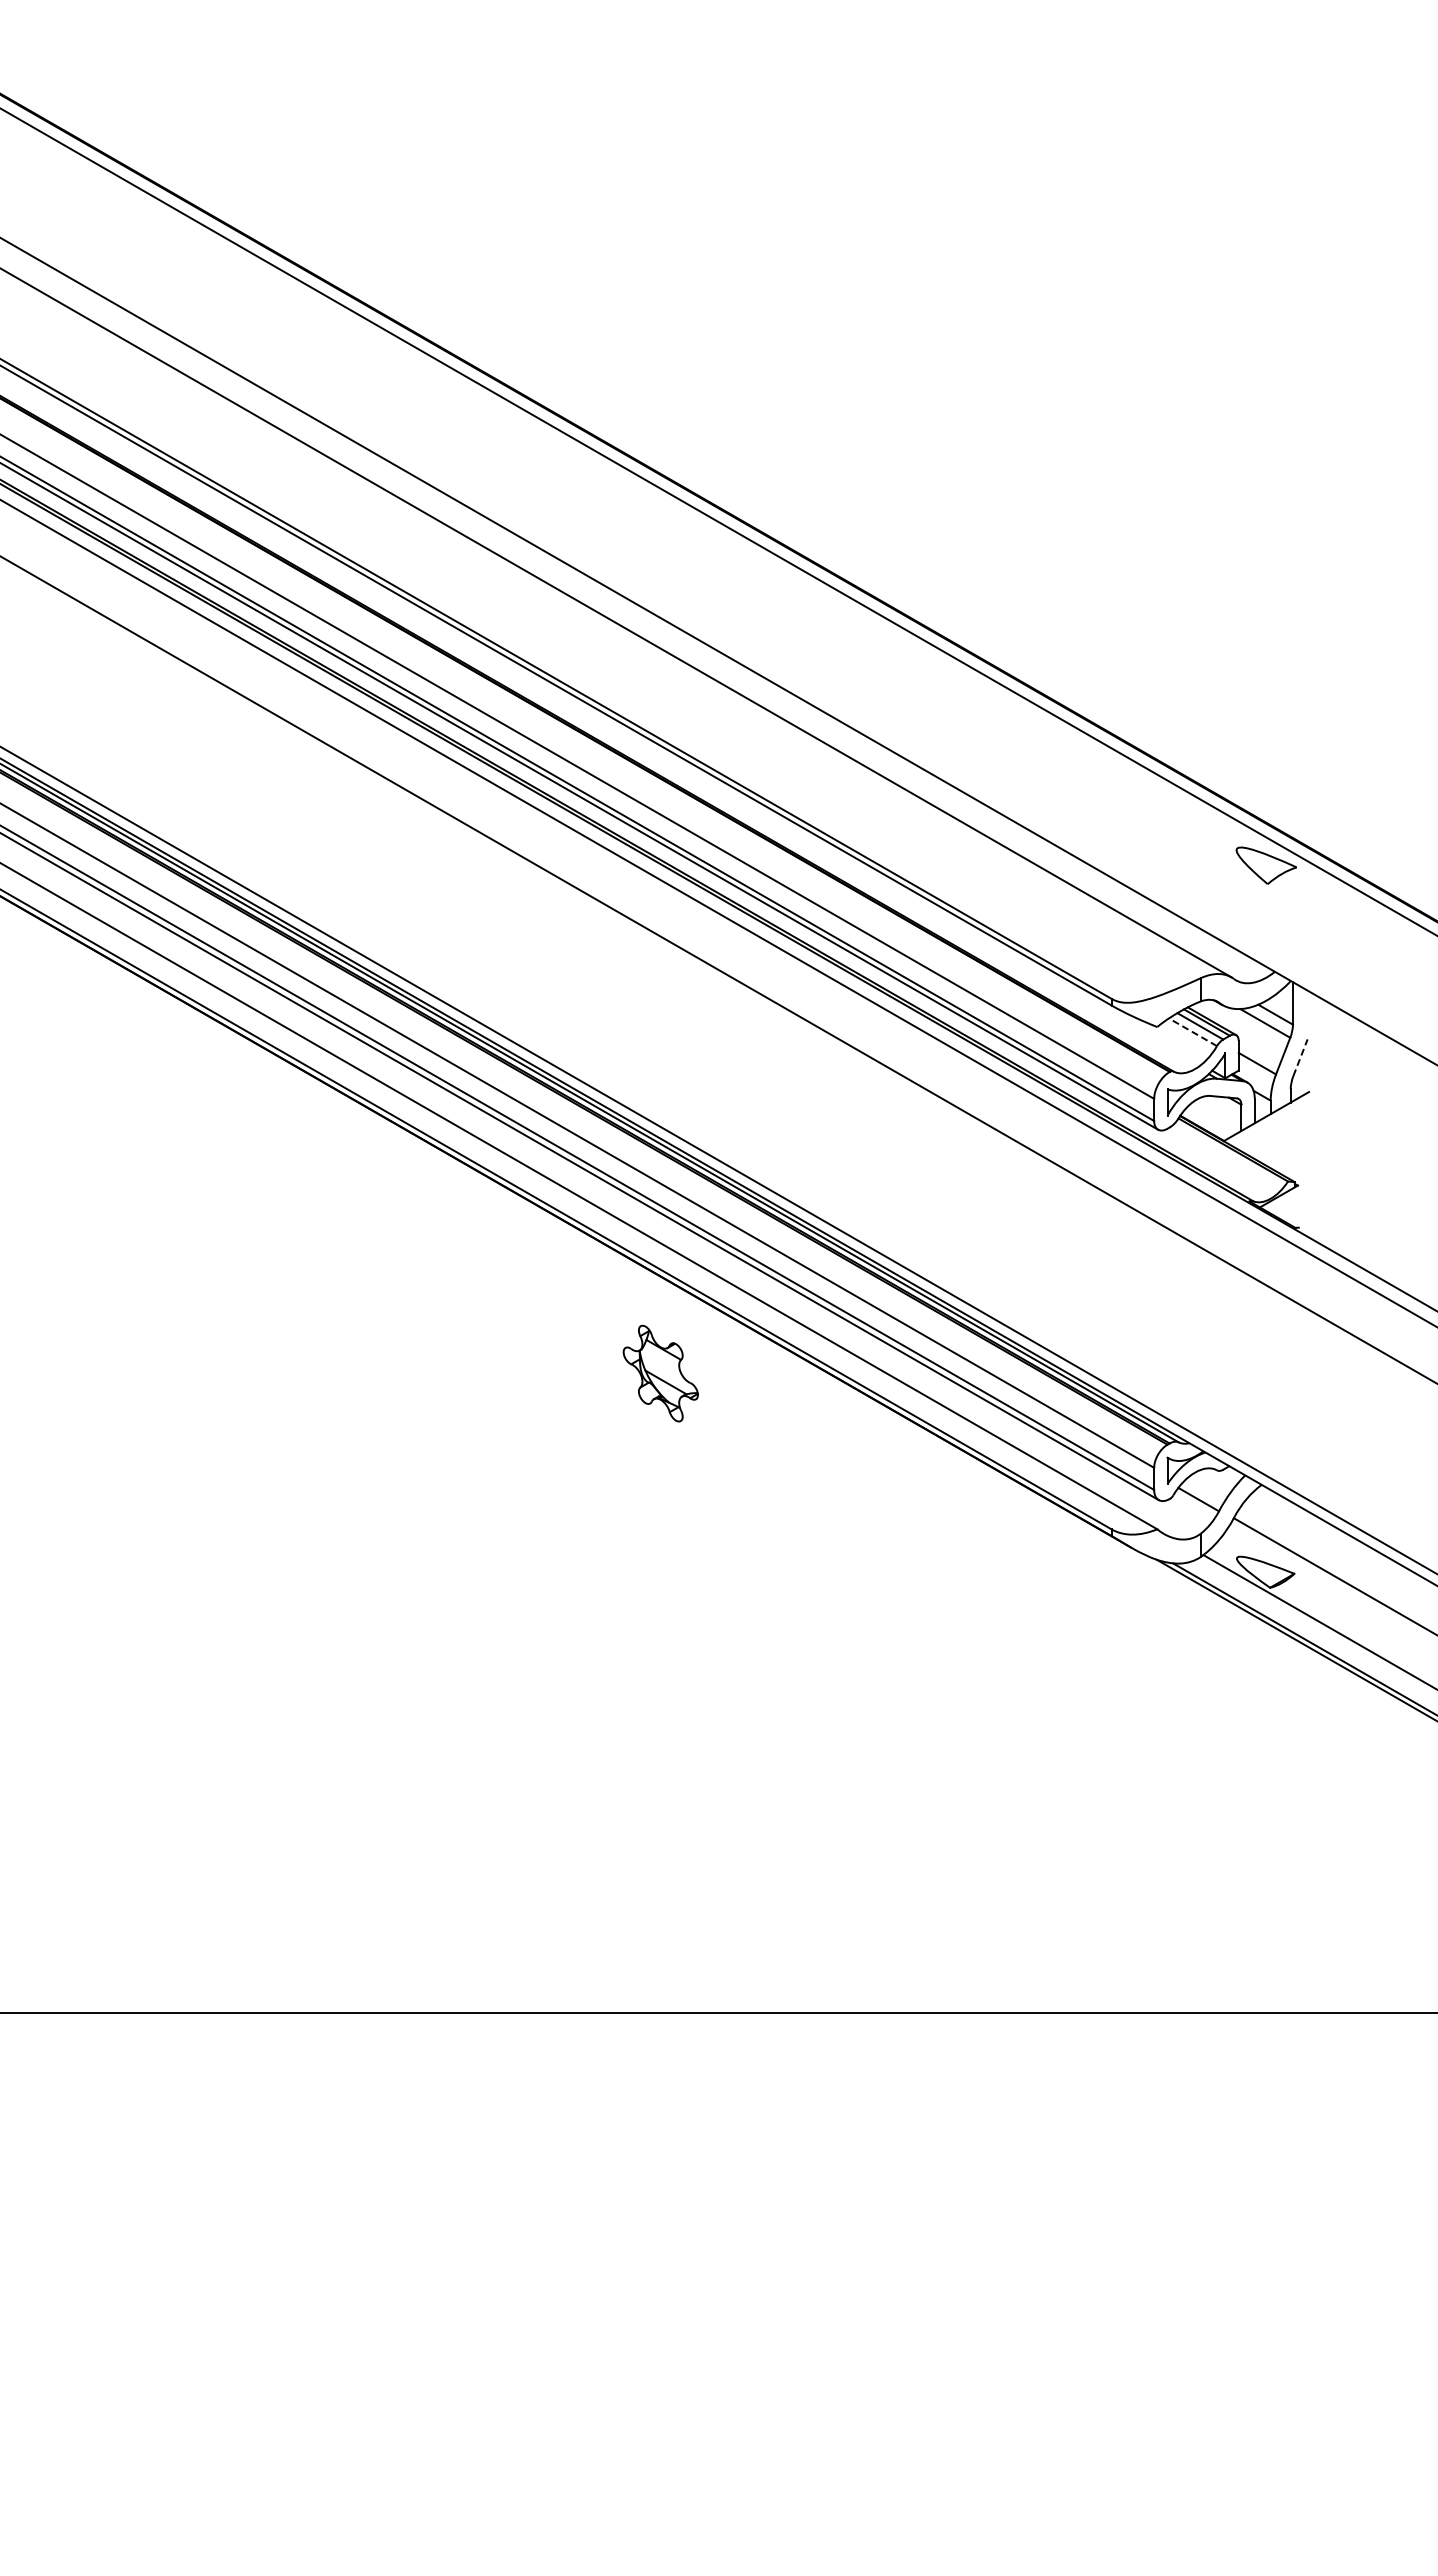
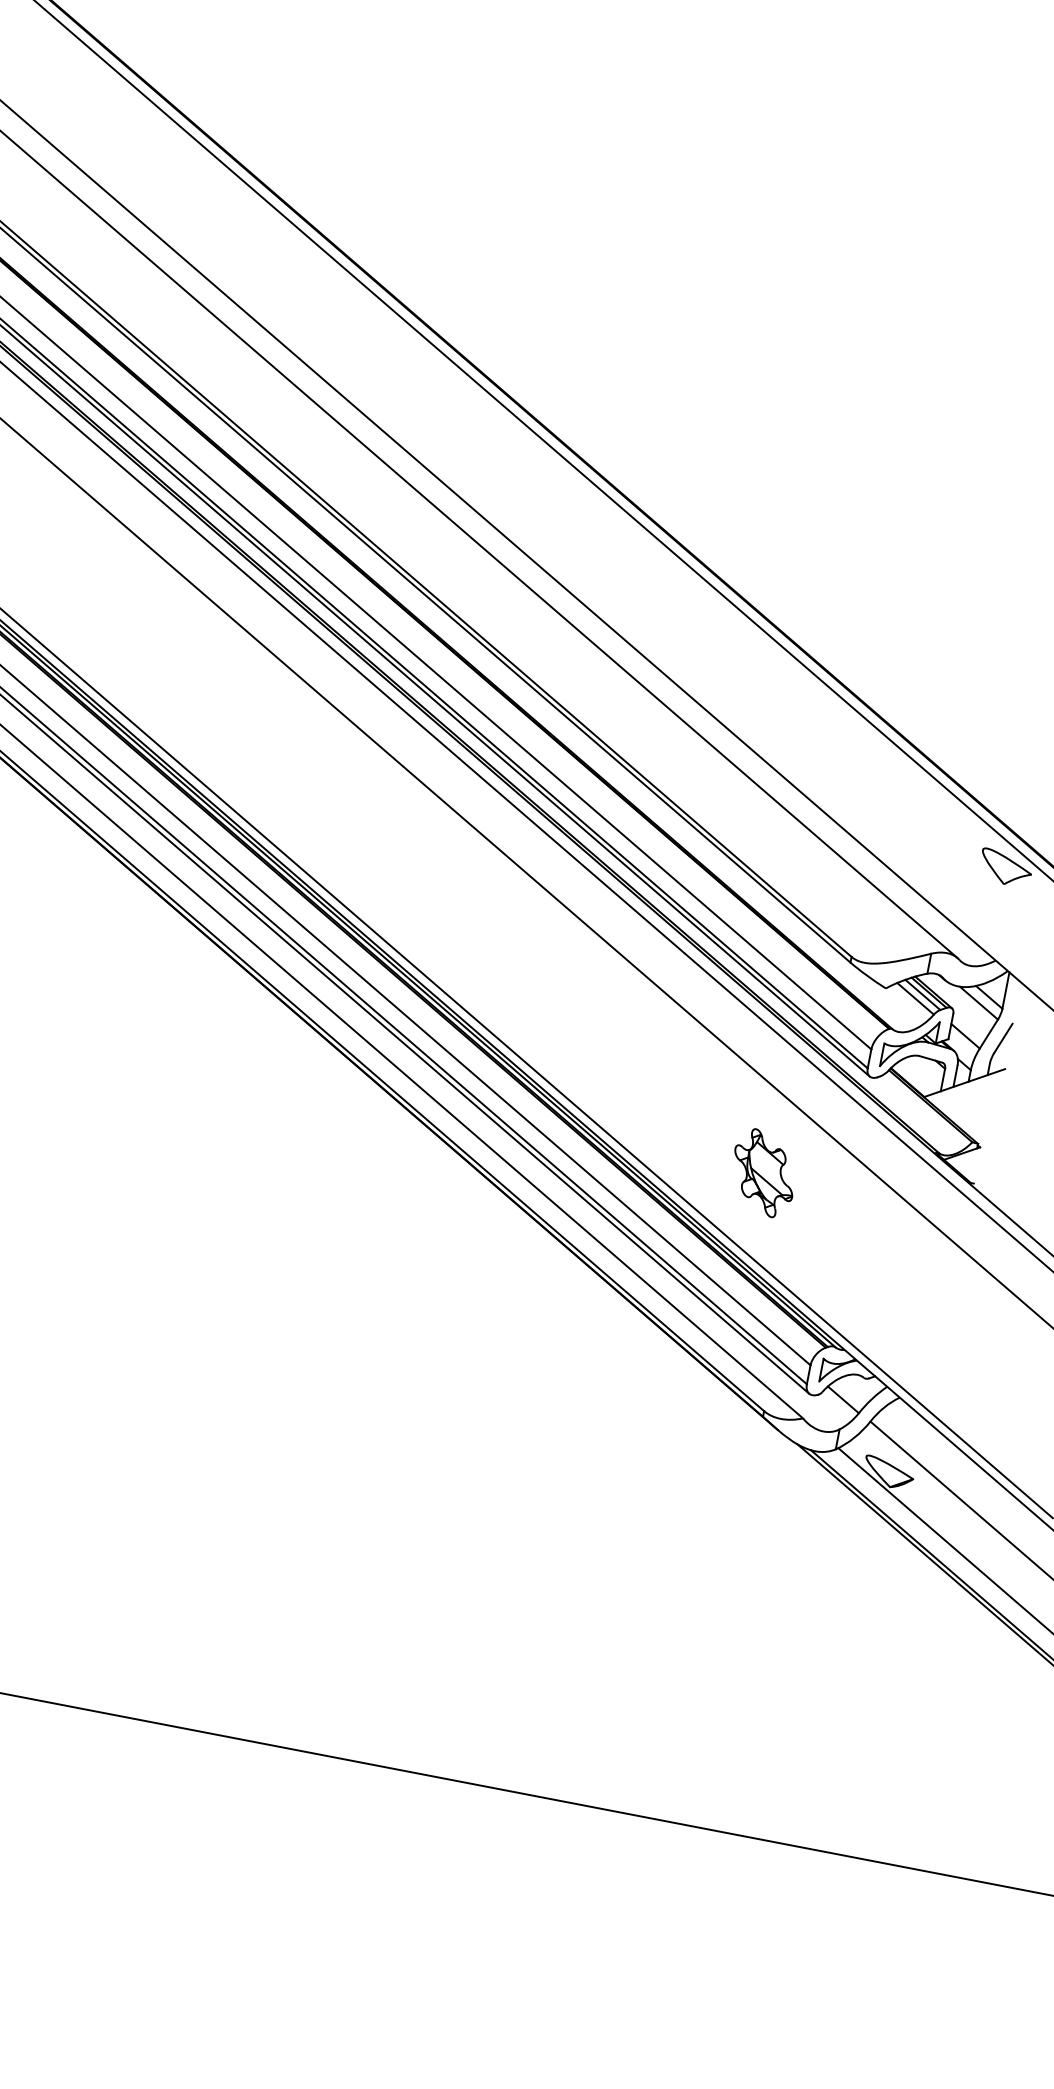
line: (1192, 1032) -> (915, 998), dashed -> solid
line: (1300, 1057) -> (1003, 1038), dashed -> solid
part: (660, 1373) -> (763, 1173), moved

